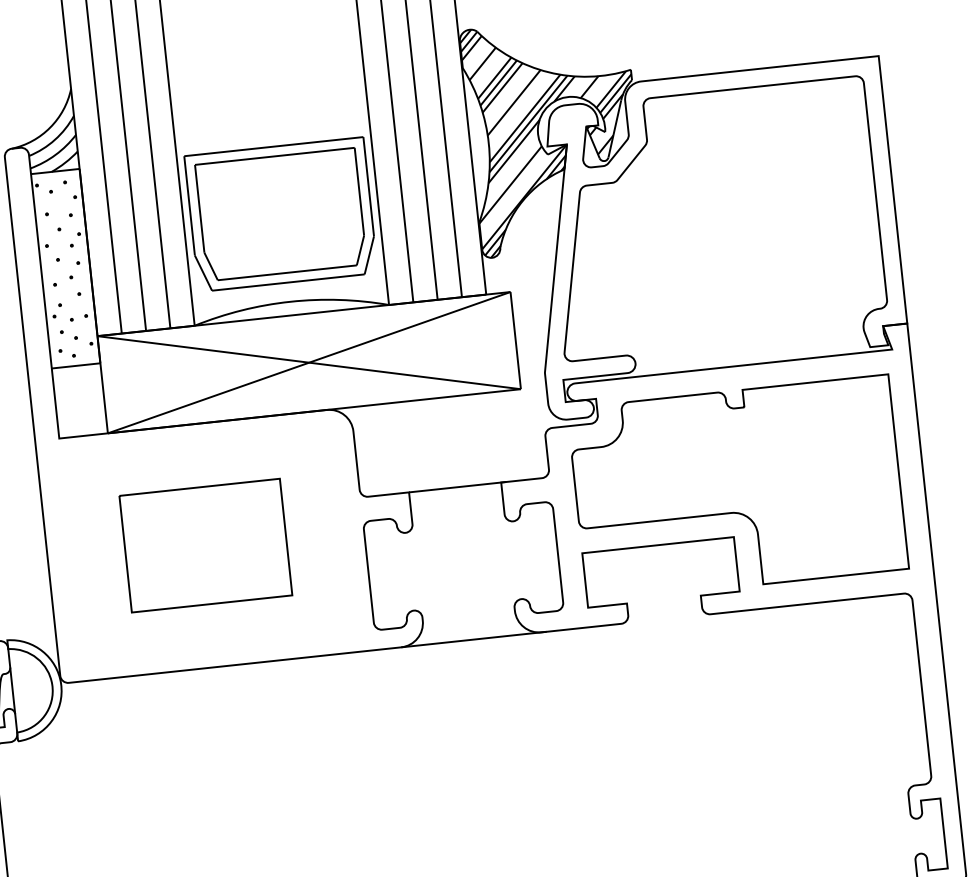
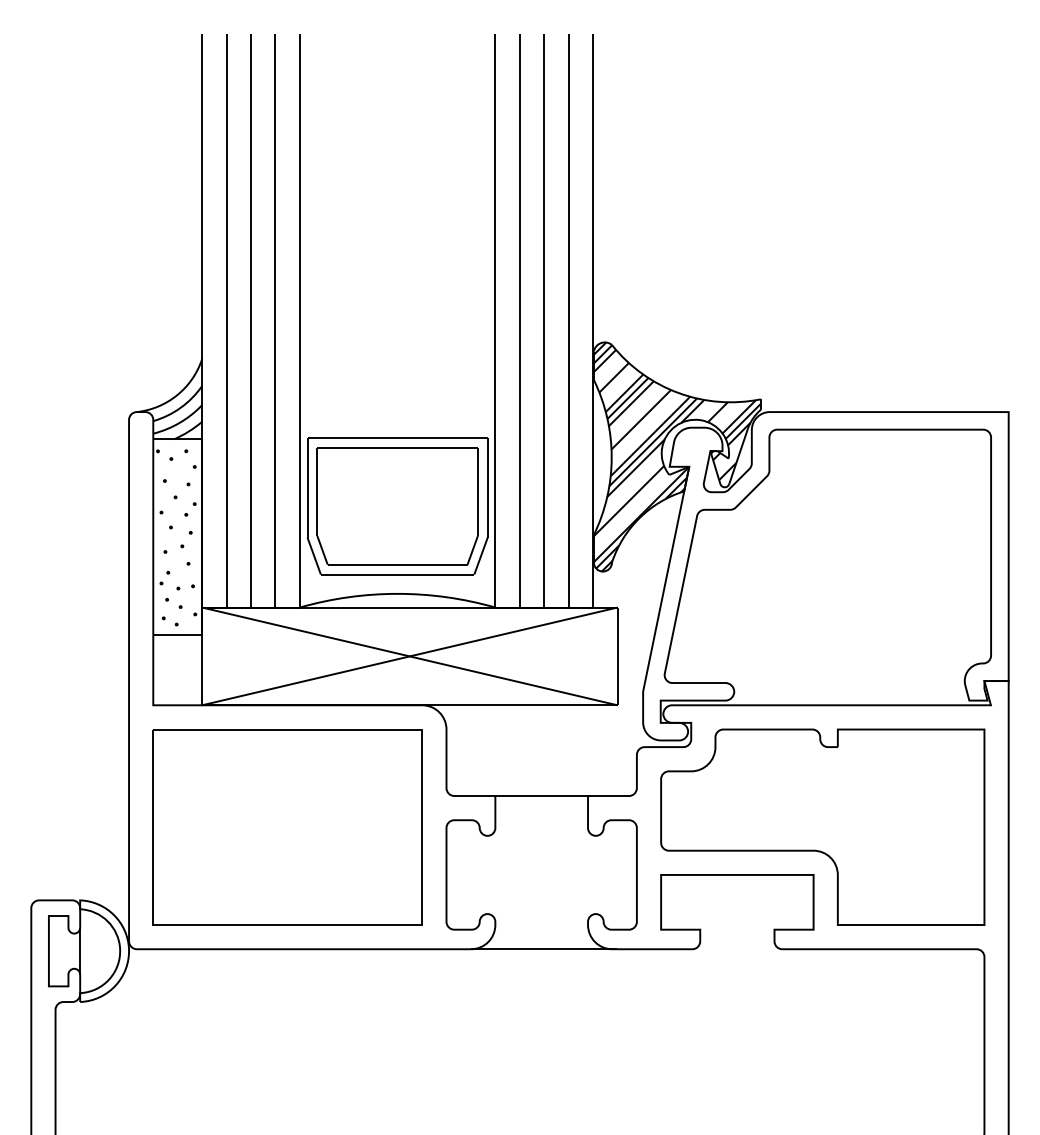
part: (205, 545) -> (287, 827), size x1.67

